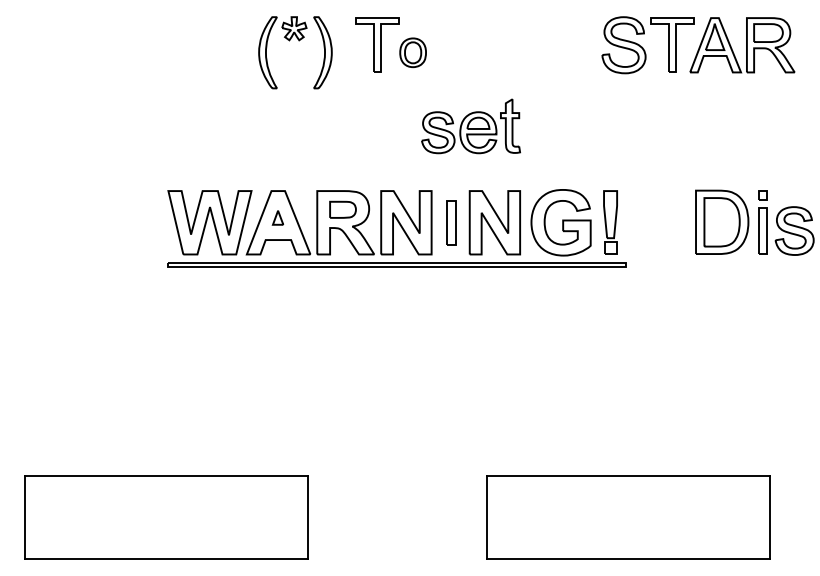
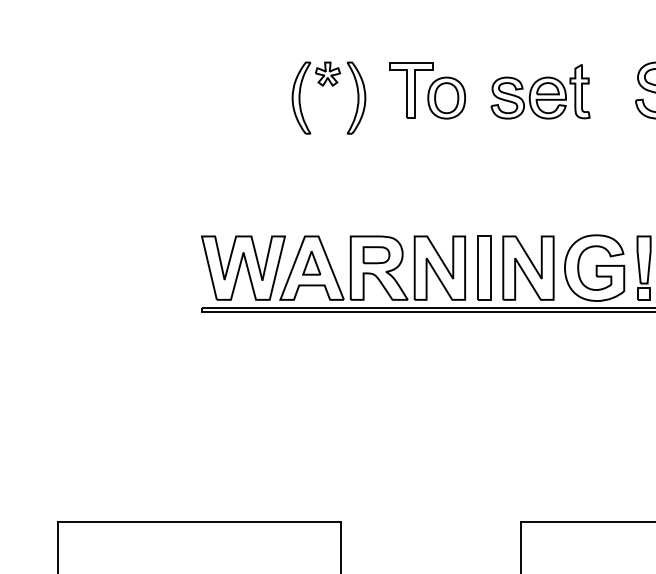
part: (412, 52) -> (446, 97), size x1.43
part: (470, 126) -> (540, 91), moved
part: (277, 217) -> (311, 262), size x1.67
part: (451, 222) -> (485, 267), size x1.43

